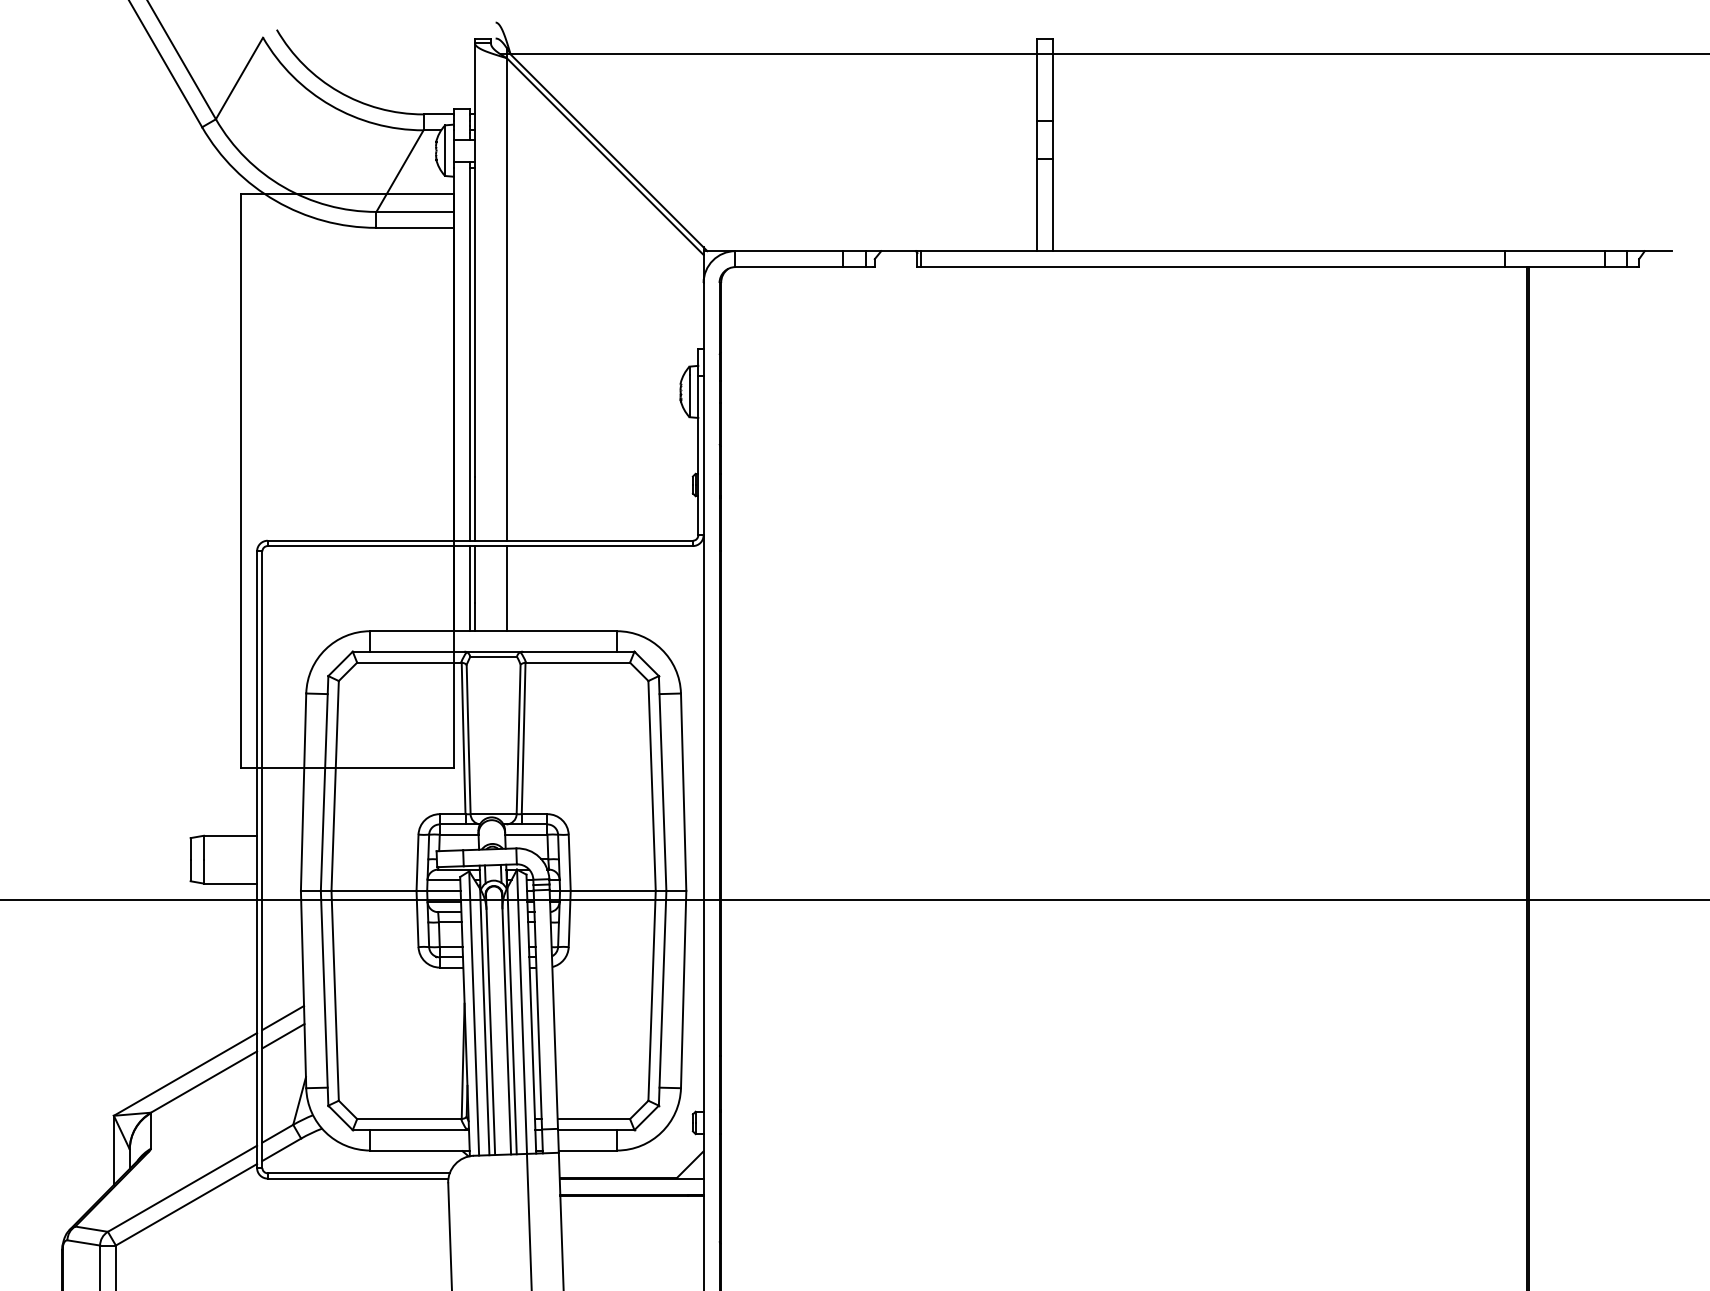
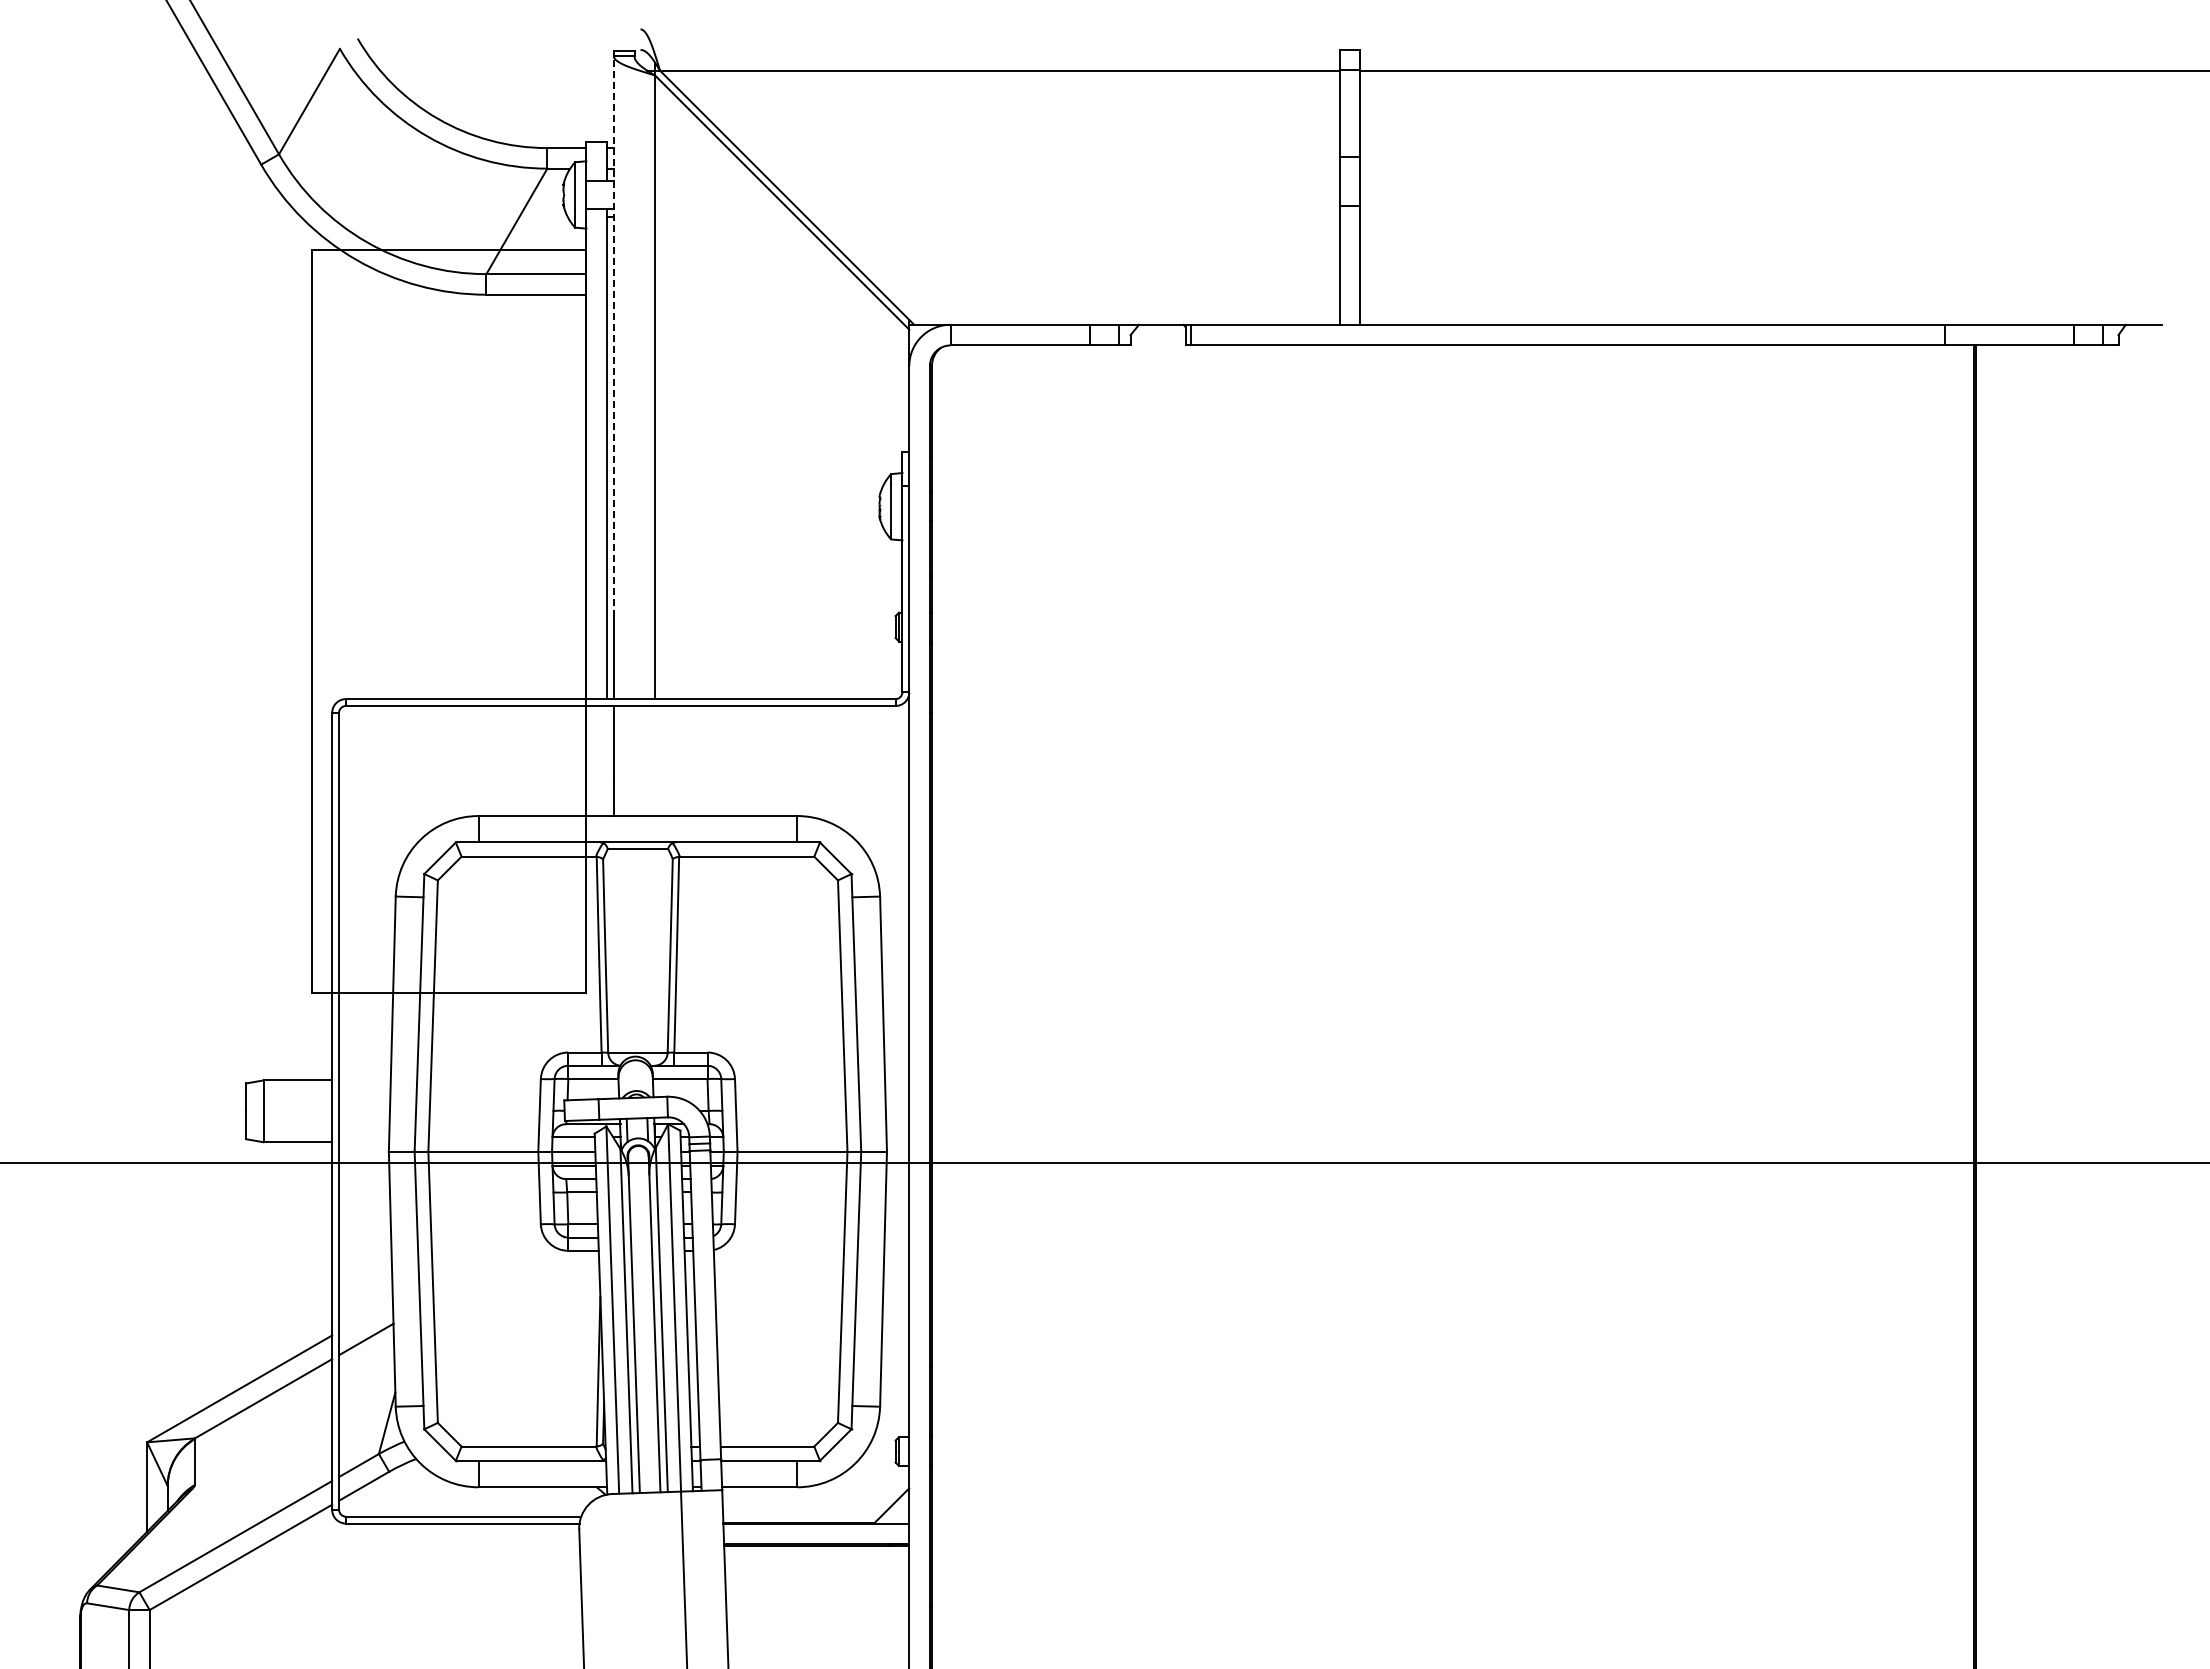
line: (474, 260) -> (613, 336), solid -> dashed
line: (470, 588) -> (607, 760), removed
line: (507, 588) -> (655, 760), removed
line: (282, 1017) -> (365, 1315), removed

